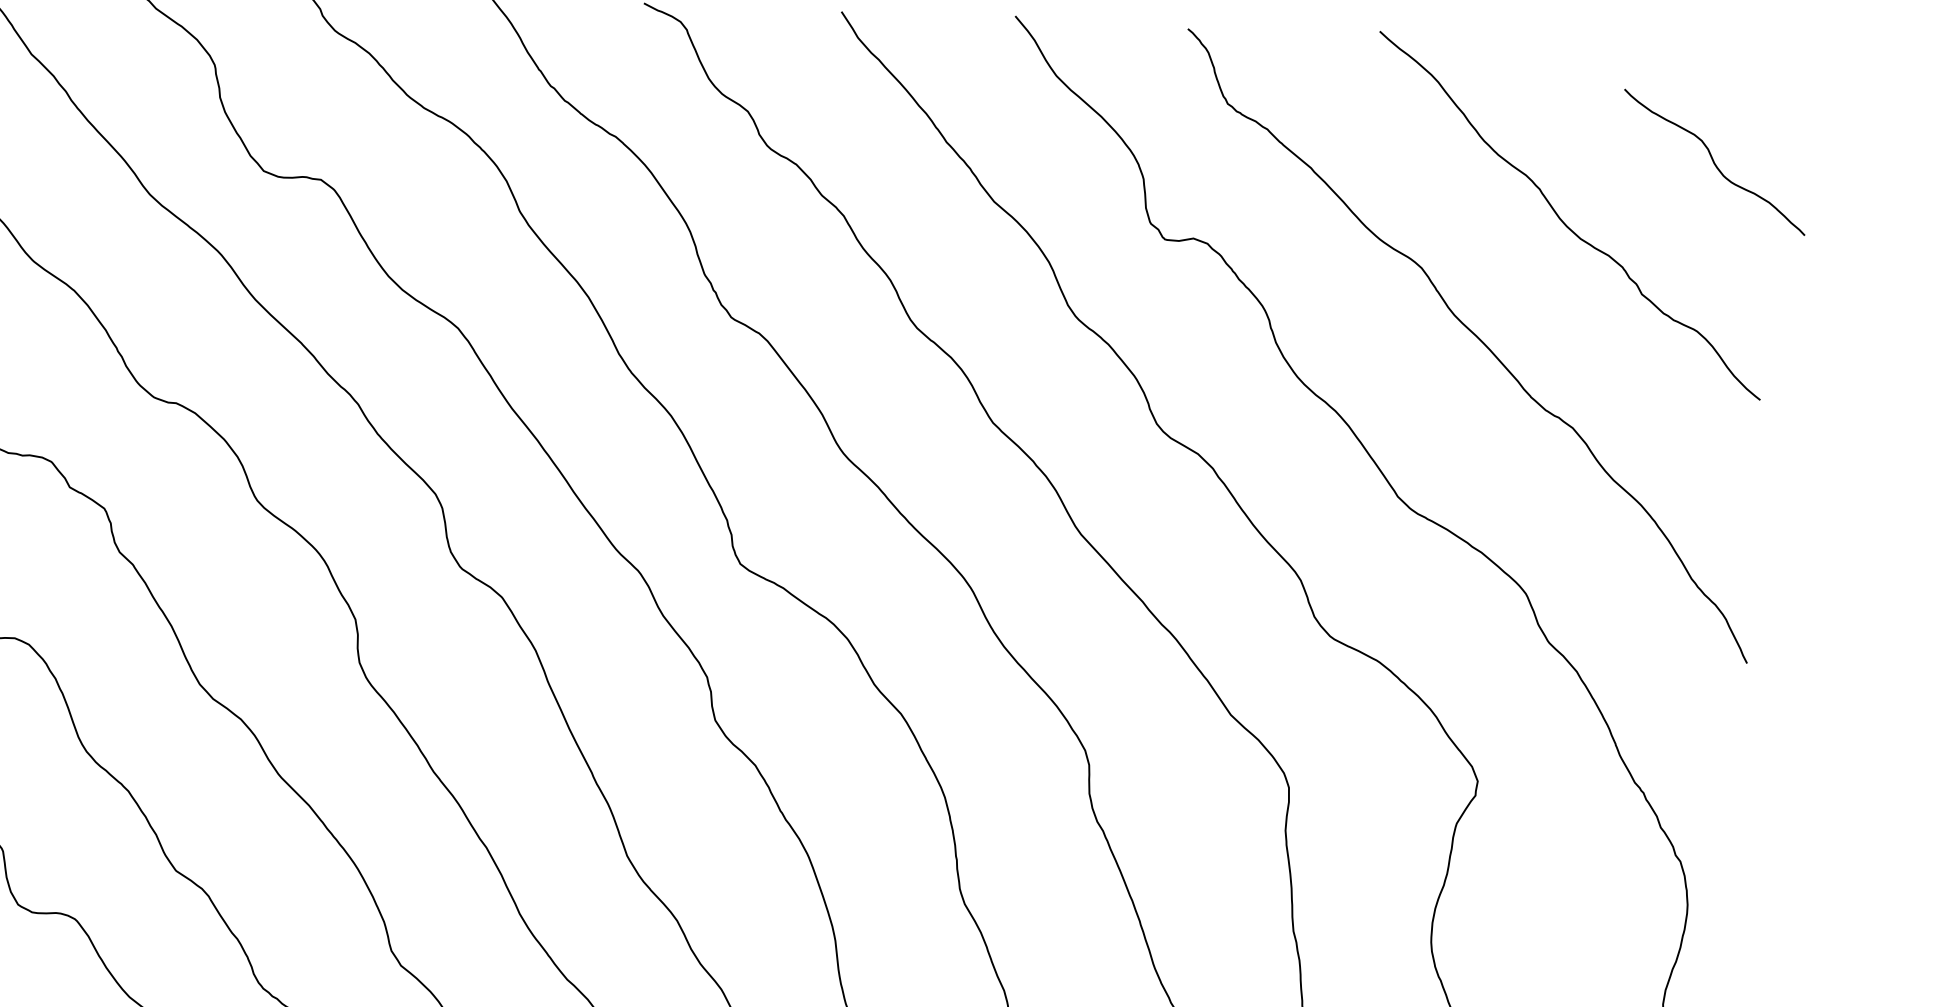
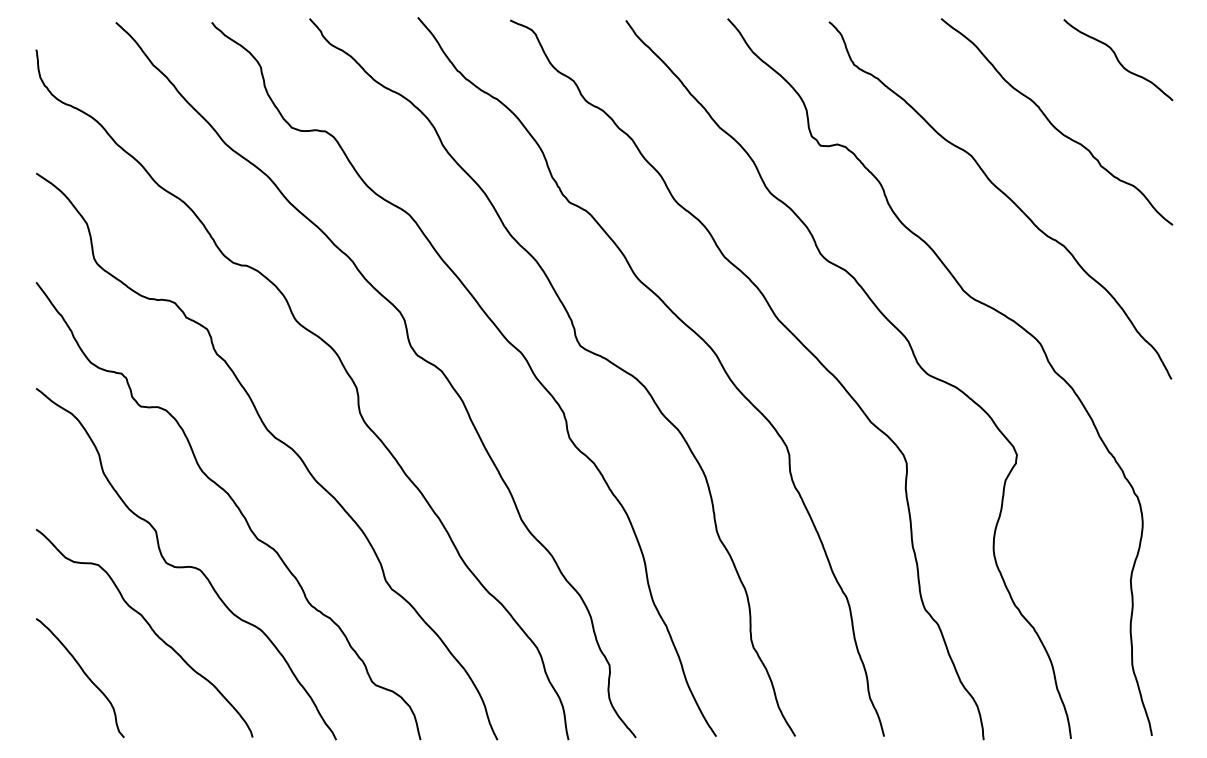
curve: (1714, 163) -> (1118, 60), moved

